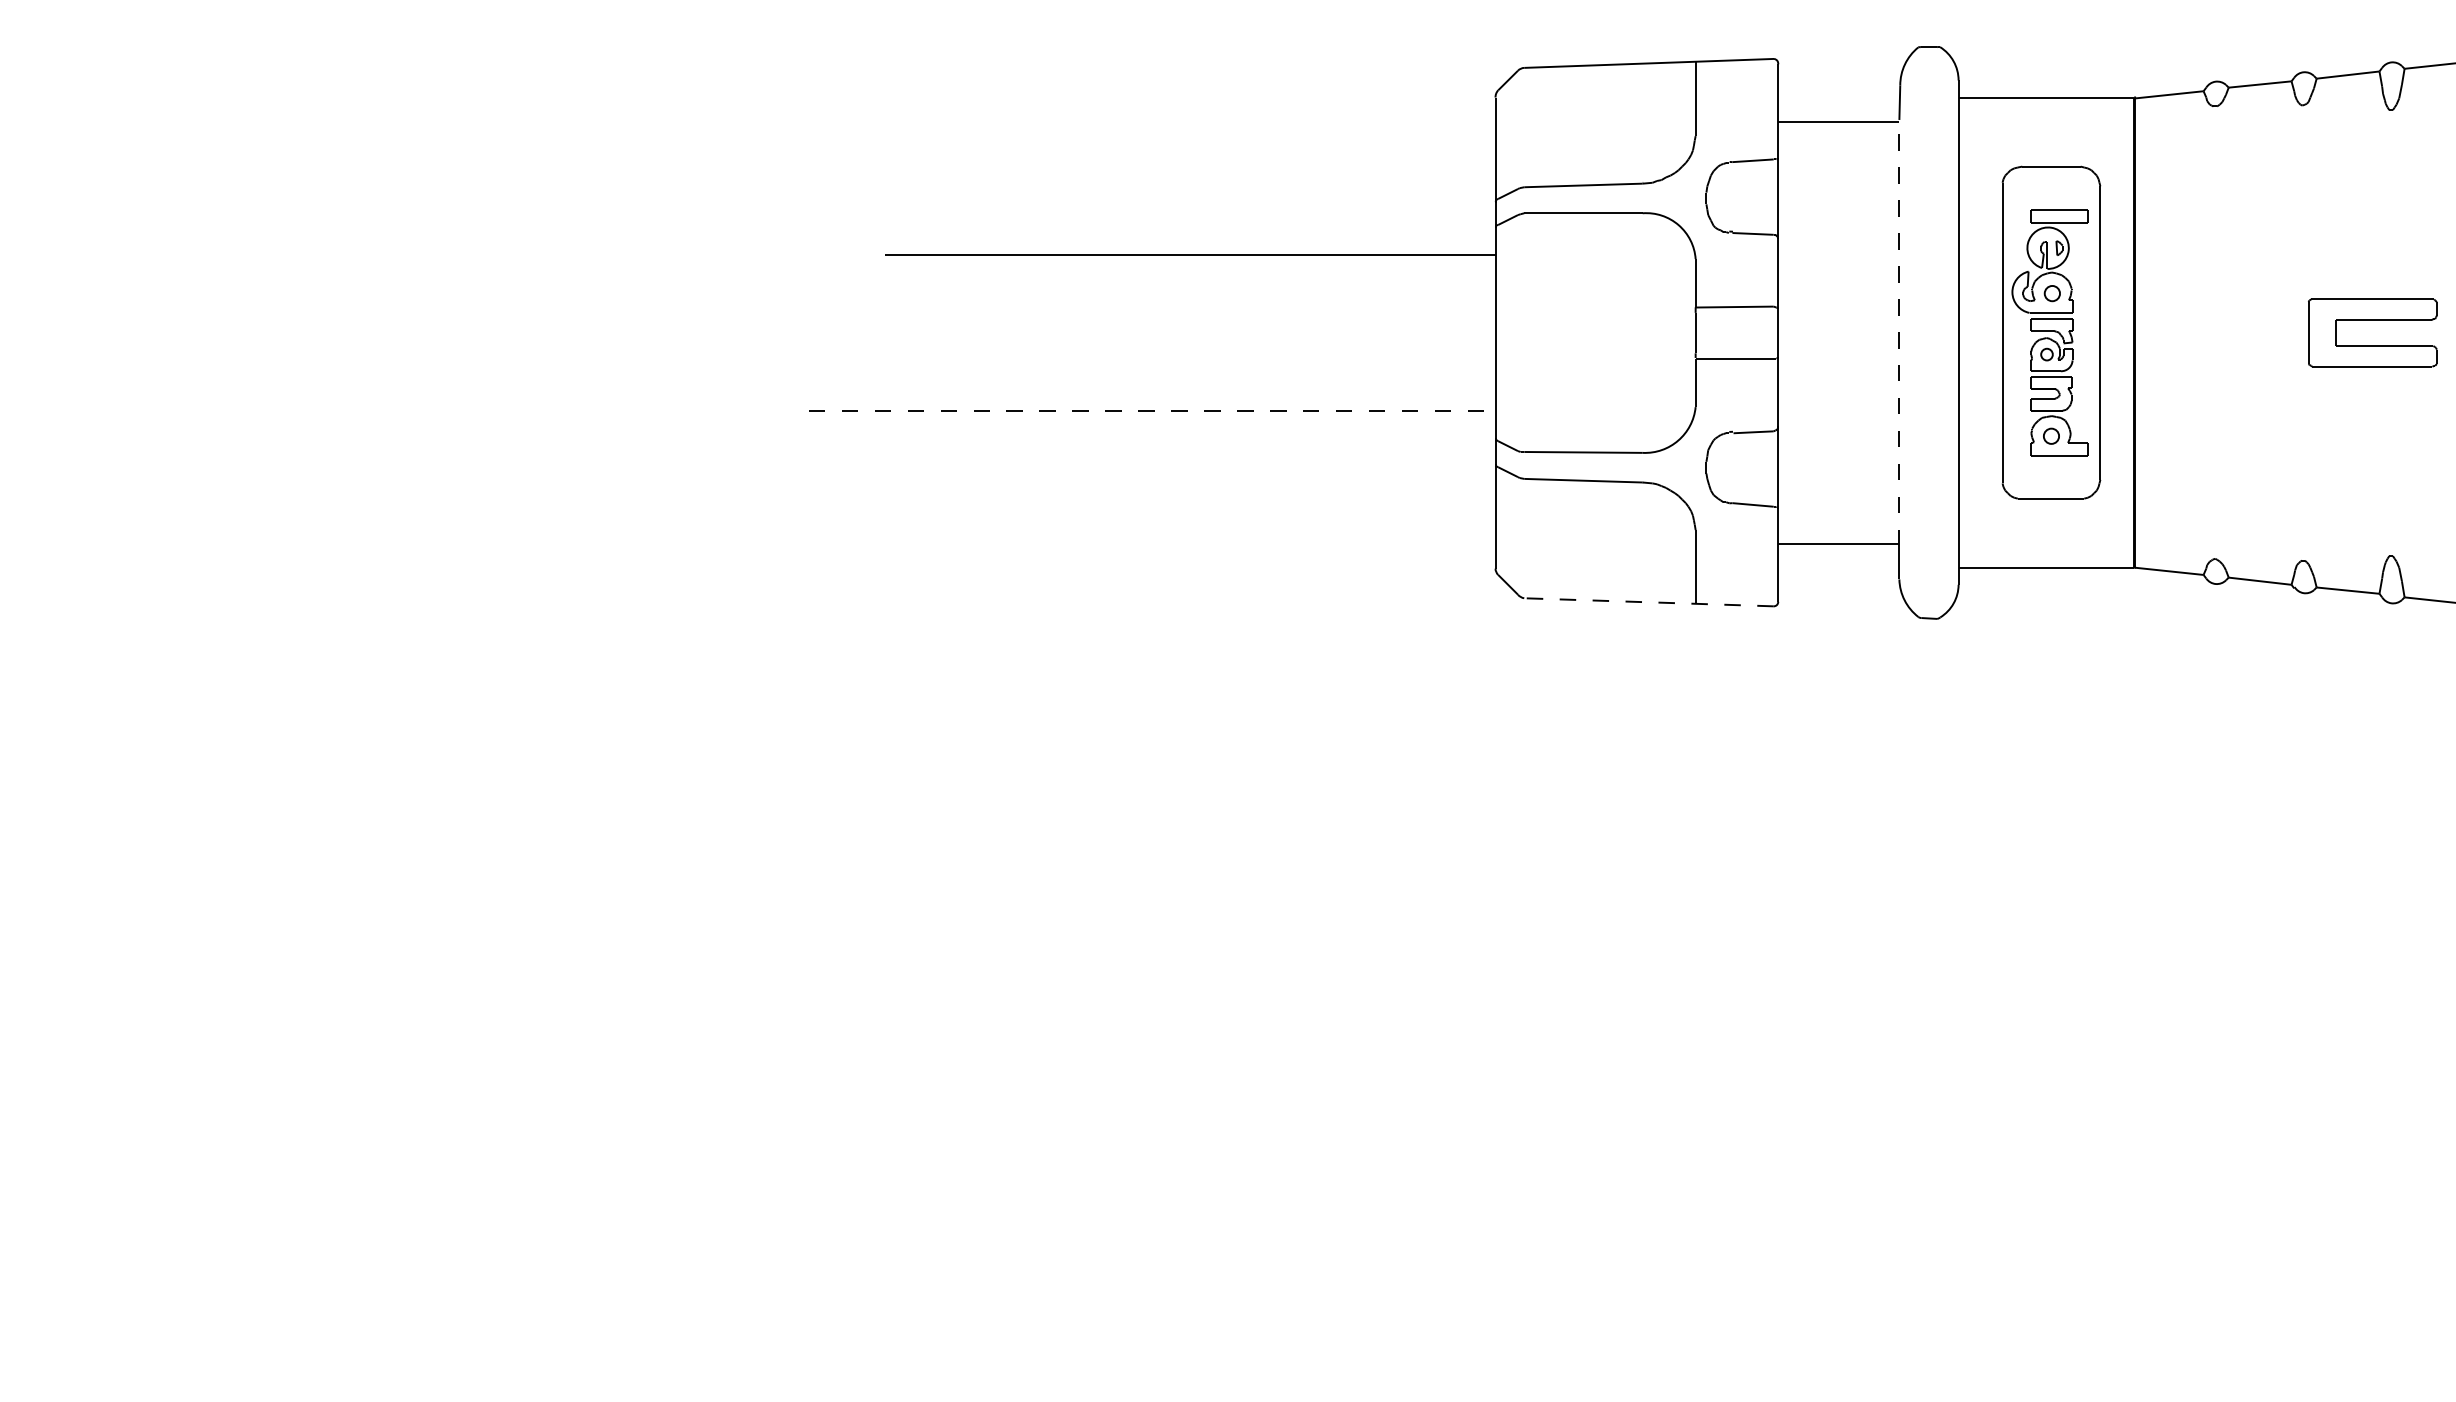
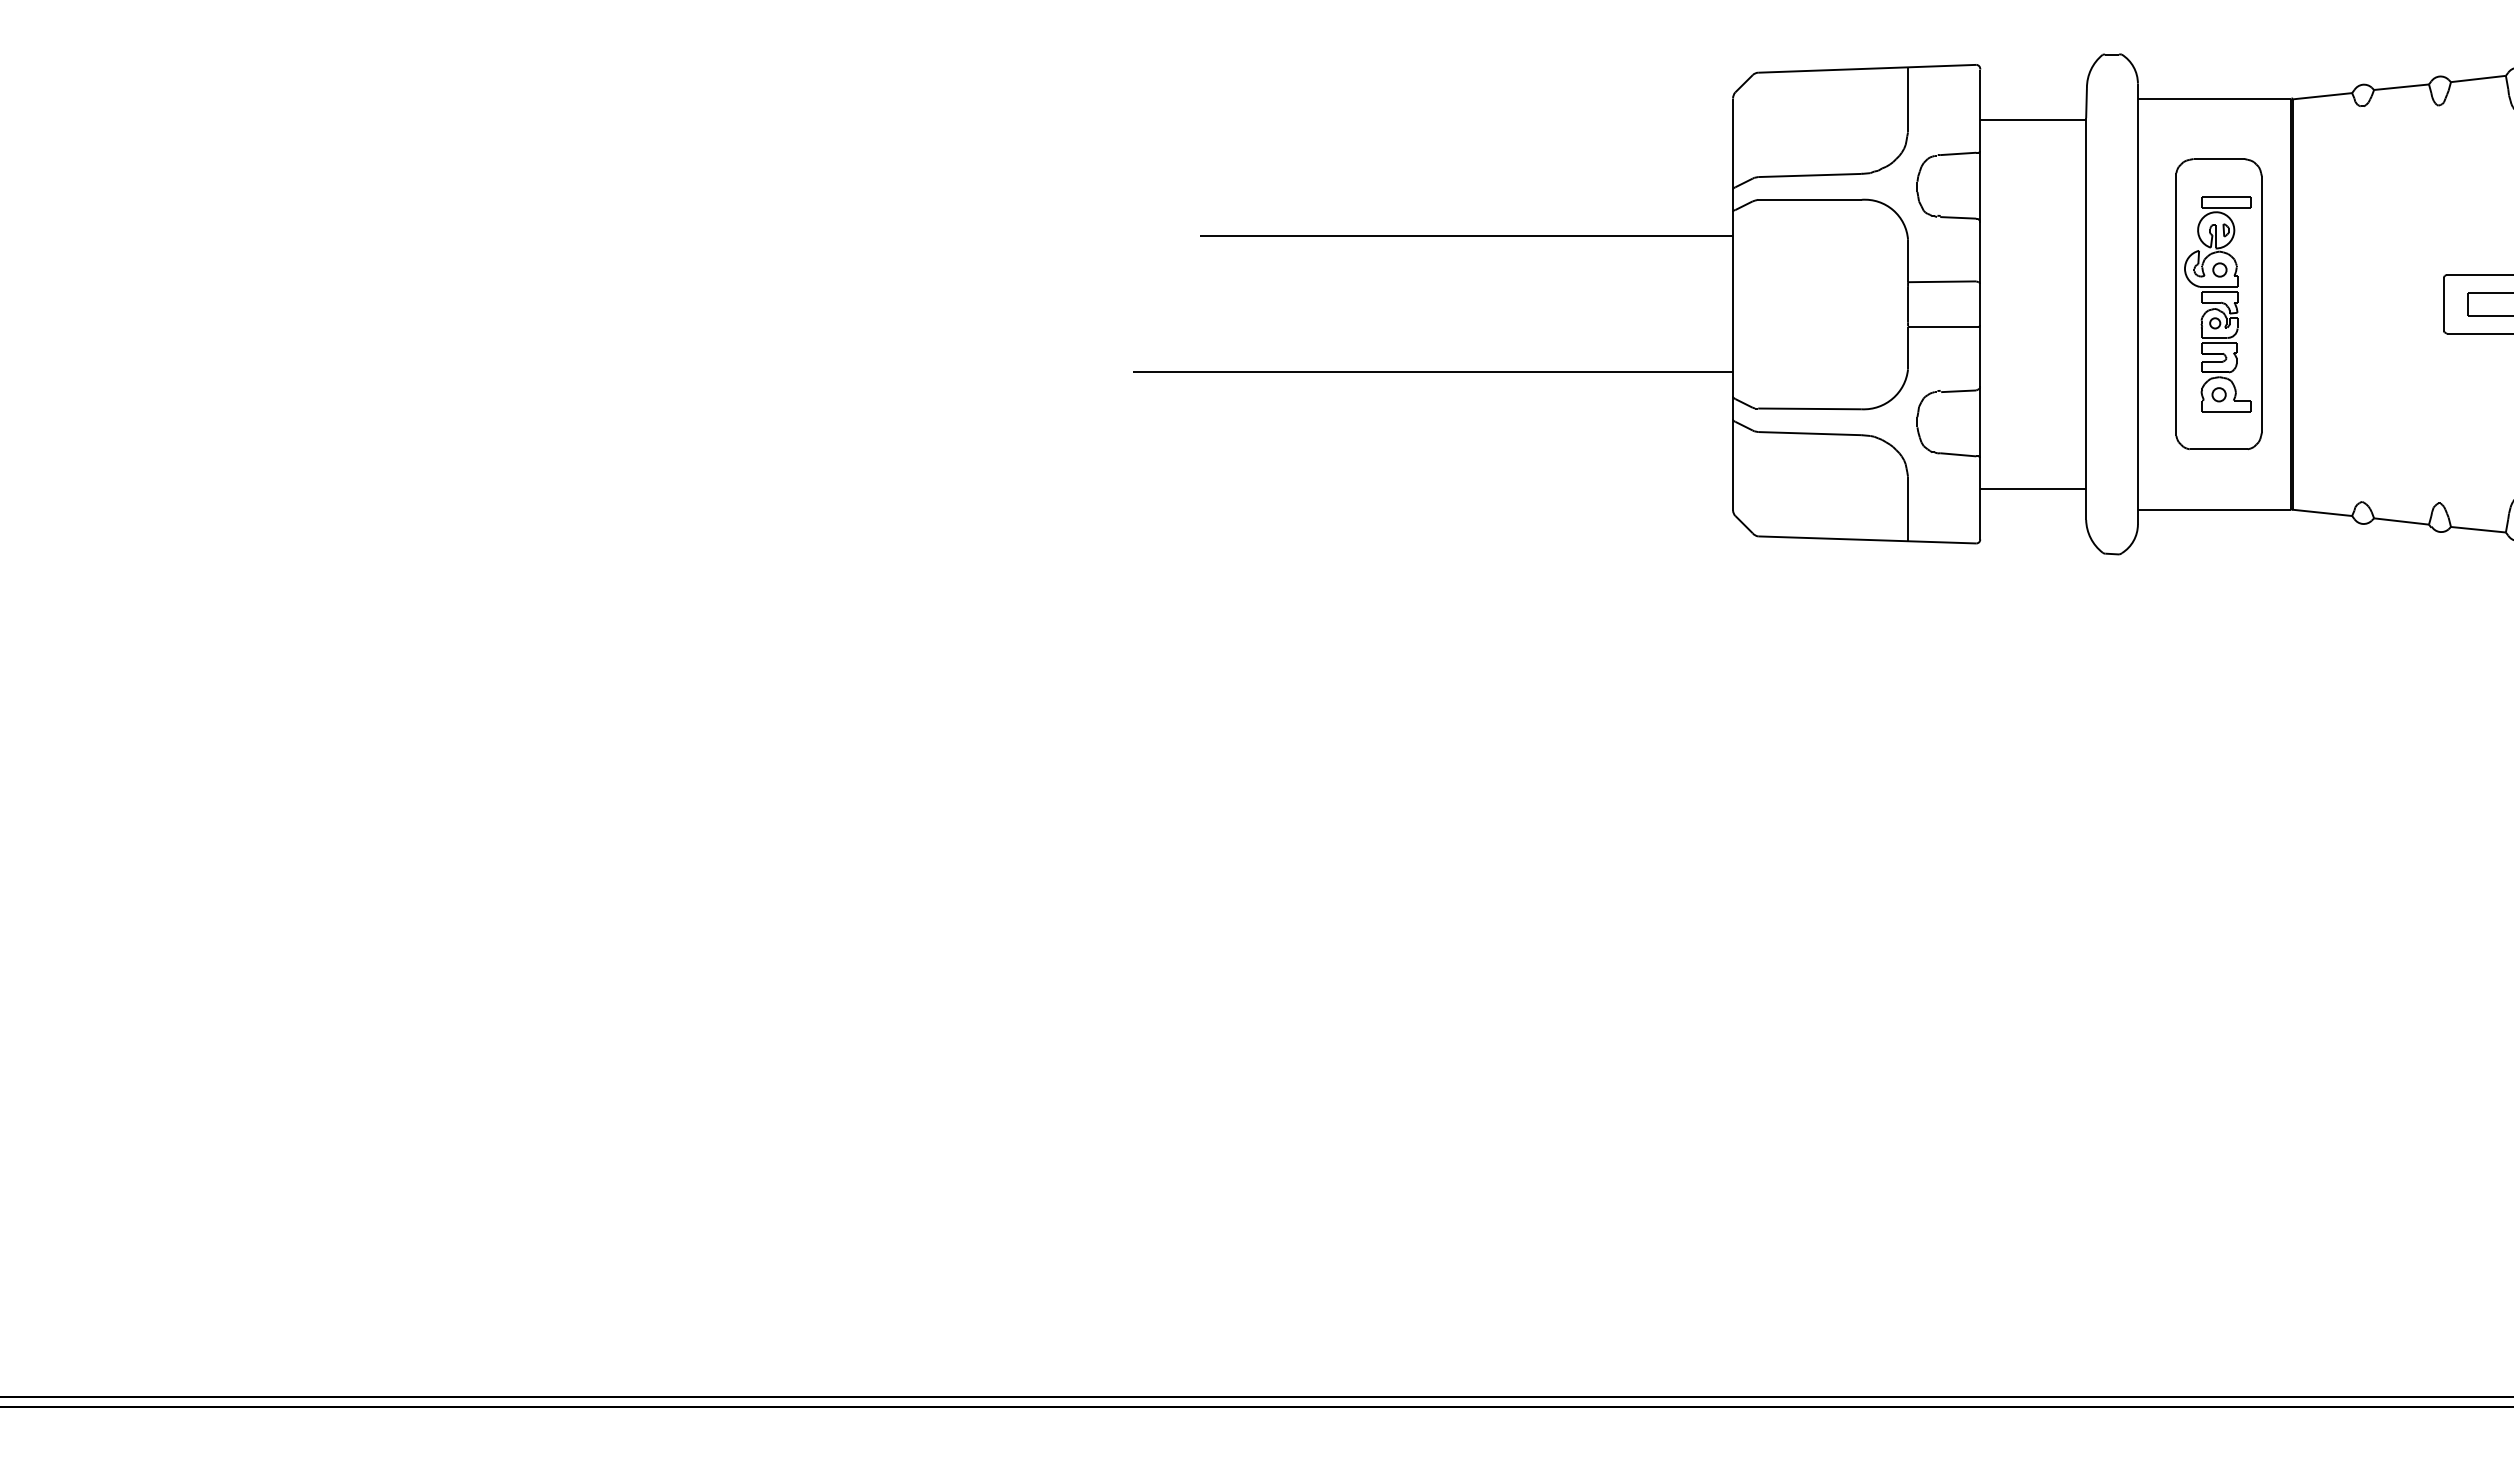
line: (1899, 333) -> (2086, 304), dashed -> solid
line: (1152, 410) -> (1433, 372), dashed -> solid
line: (1648, 601) -> (1866, 539), dashed -> solid

